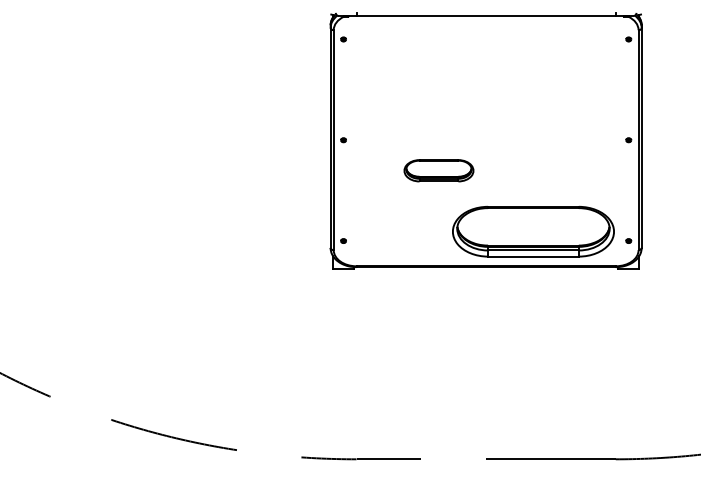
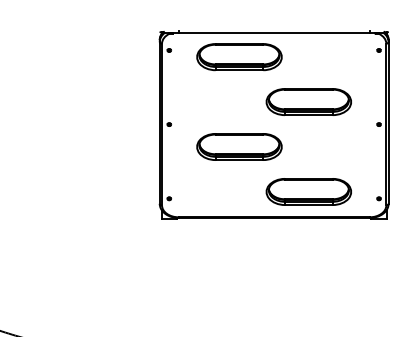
part: (438, 48) -> (239, 57), added
part: (532, 109) -> (308, 102), added
part: (438, 170) -> (239, 146), size x1.67
part: (532, 231) -> (308, 191), size x0.71

